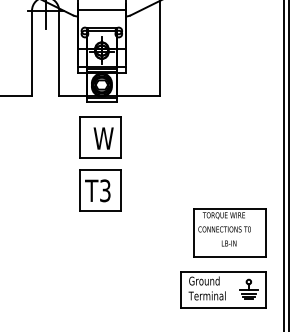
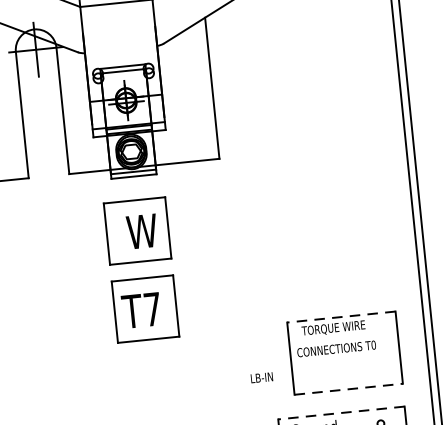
line: (101, 9) -> (119, 39), removed
text: (105, 190) -> (152, 308), T3 -> T7
line: (229, 208) -> (340, 316), solid -> dashed
text: (228, 243) -> (260, 377), moved
line: (230, 256) -> (349, 388), solid -> dashed
line: (222, 272) -> (340, 413), solid -> dashed

